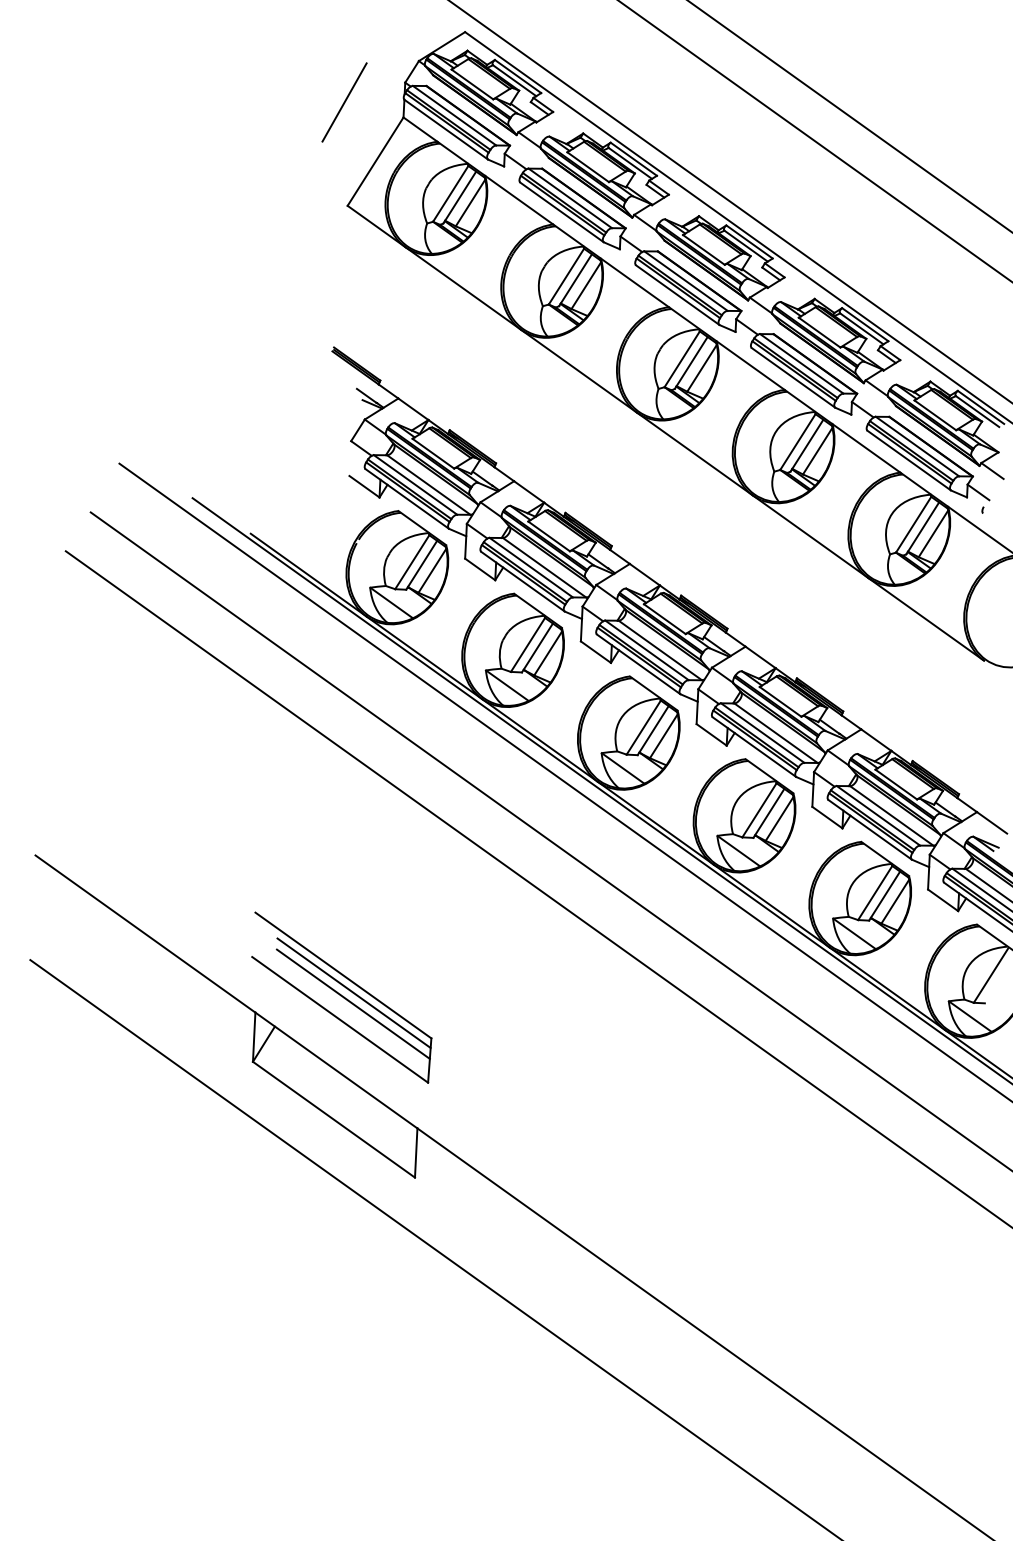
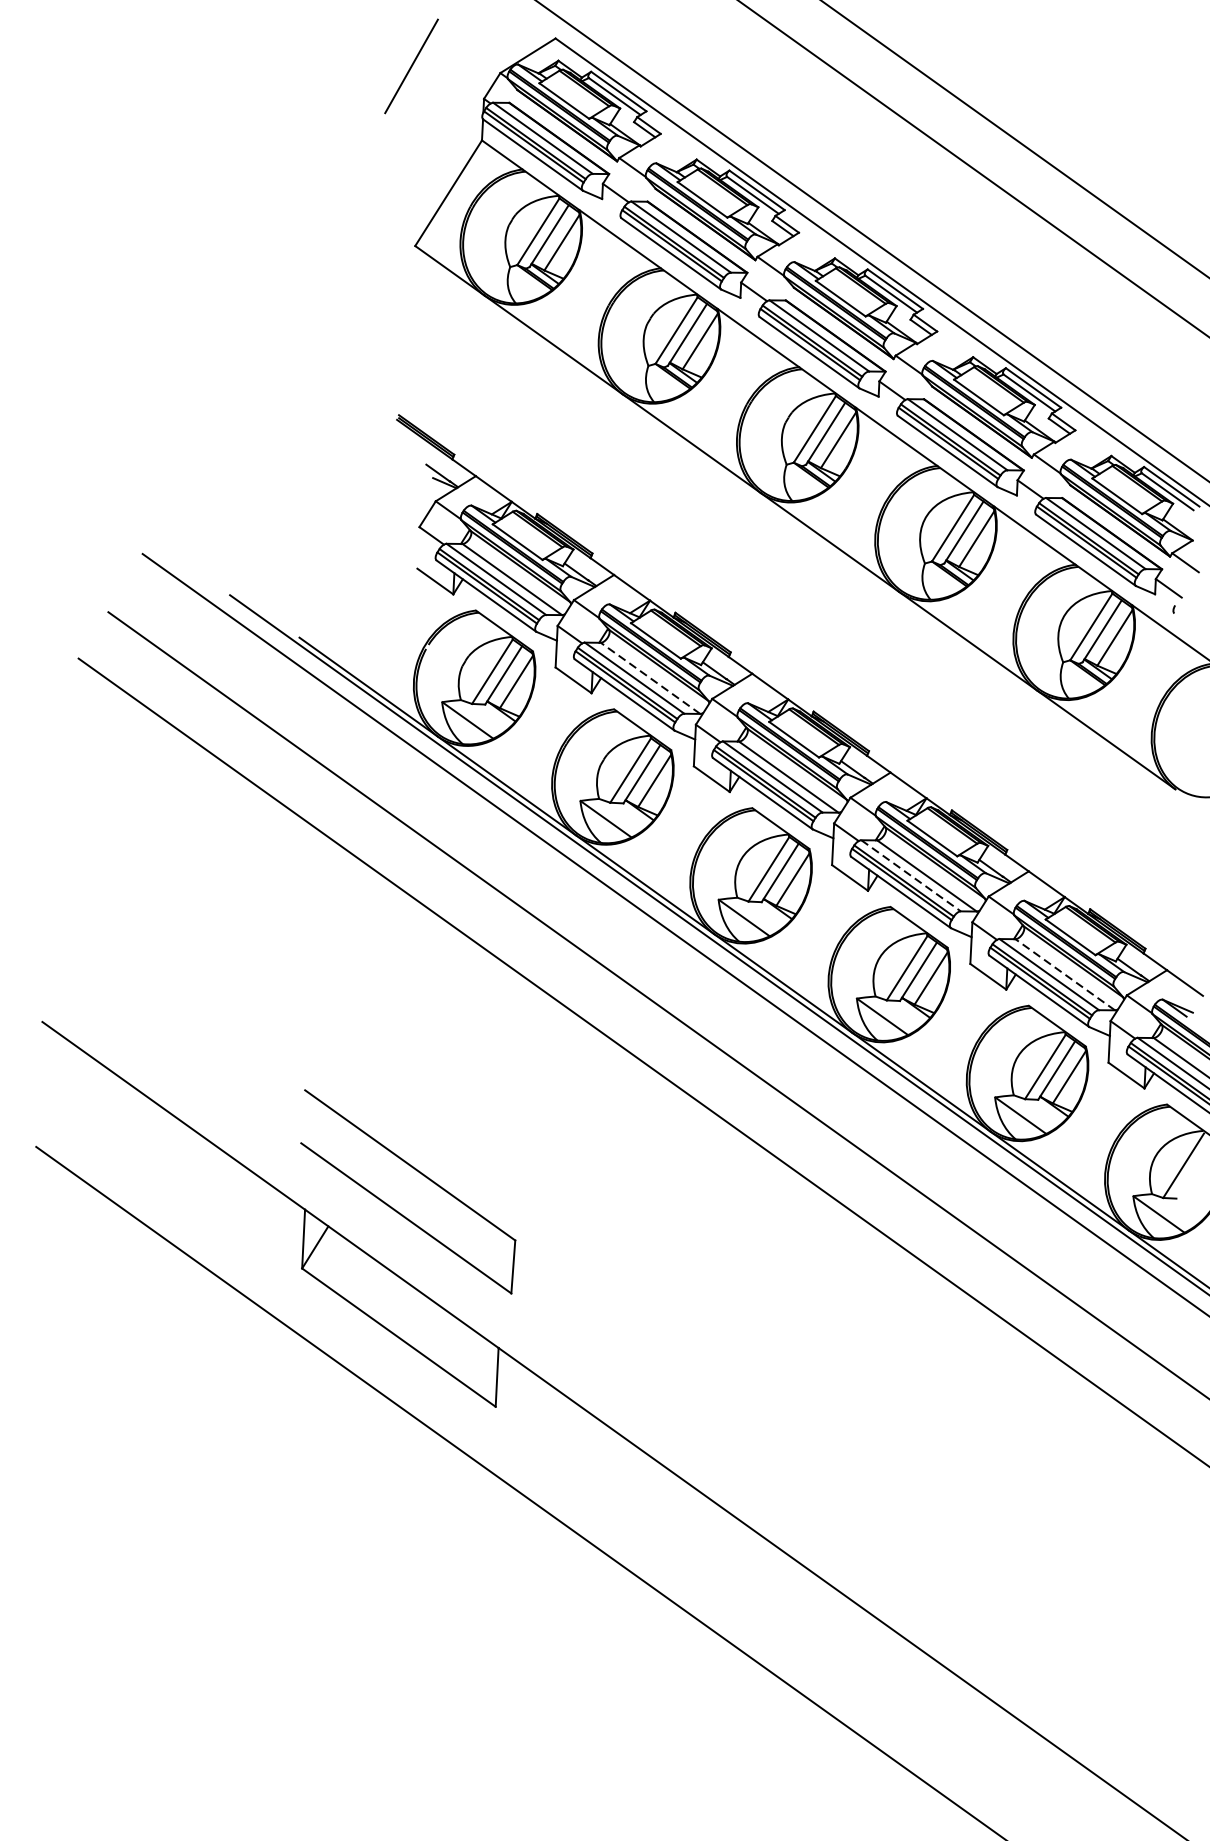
line: (344, 102) -> (411, 66), moved
line: (544, 567) -> (650, 678), solid -> dashed
line: (763, 733) -> (911, 876), solid -> dashed
line: (891, 815) -> (1064, 974), solid -> dashed
line: (353, 992) -> (422, 1185), removed
line: (352, 1003) -> (421, 1198), removed

